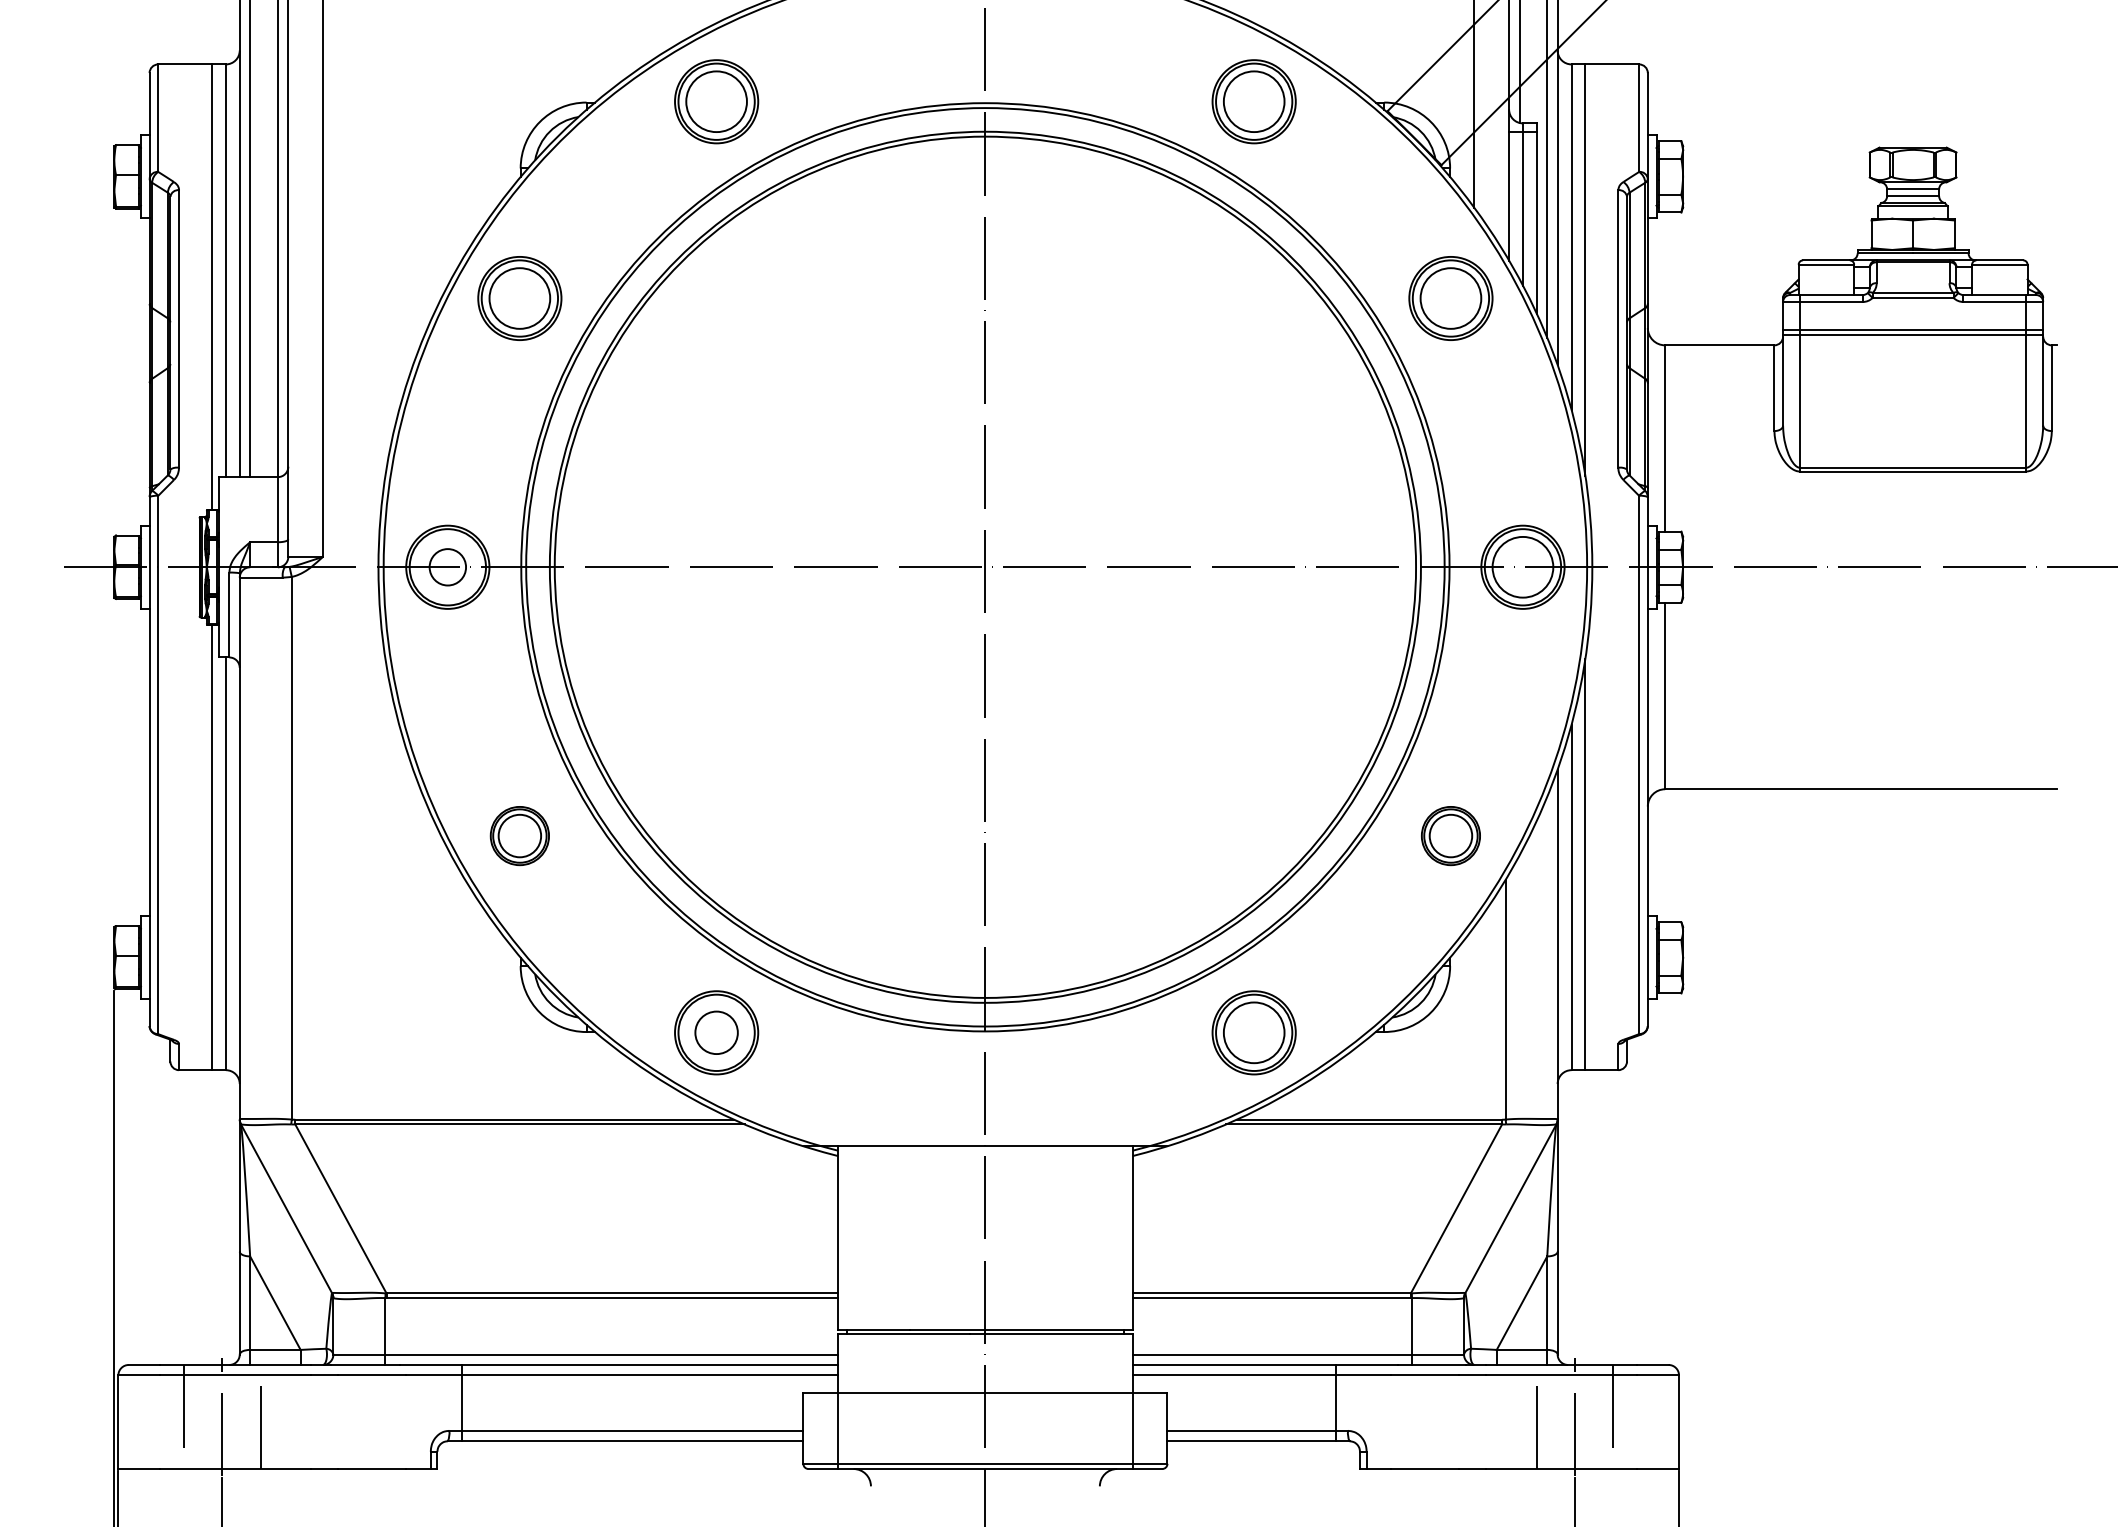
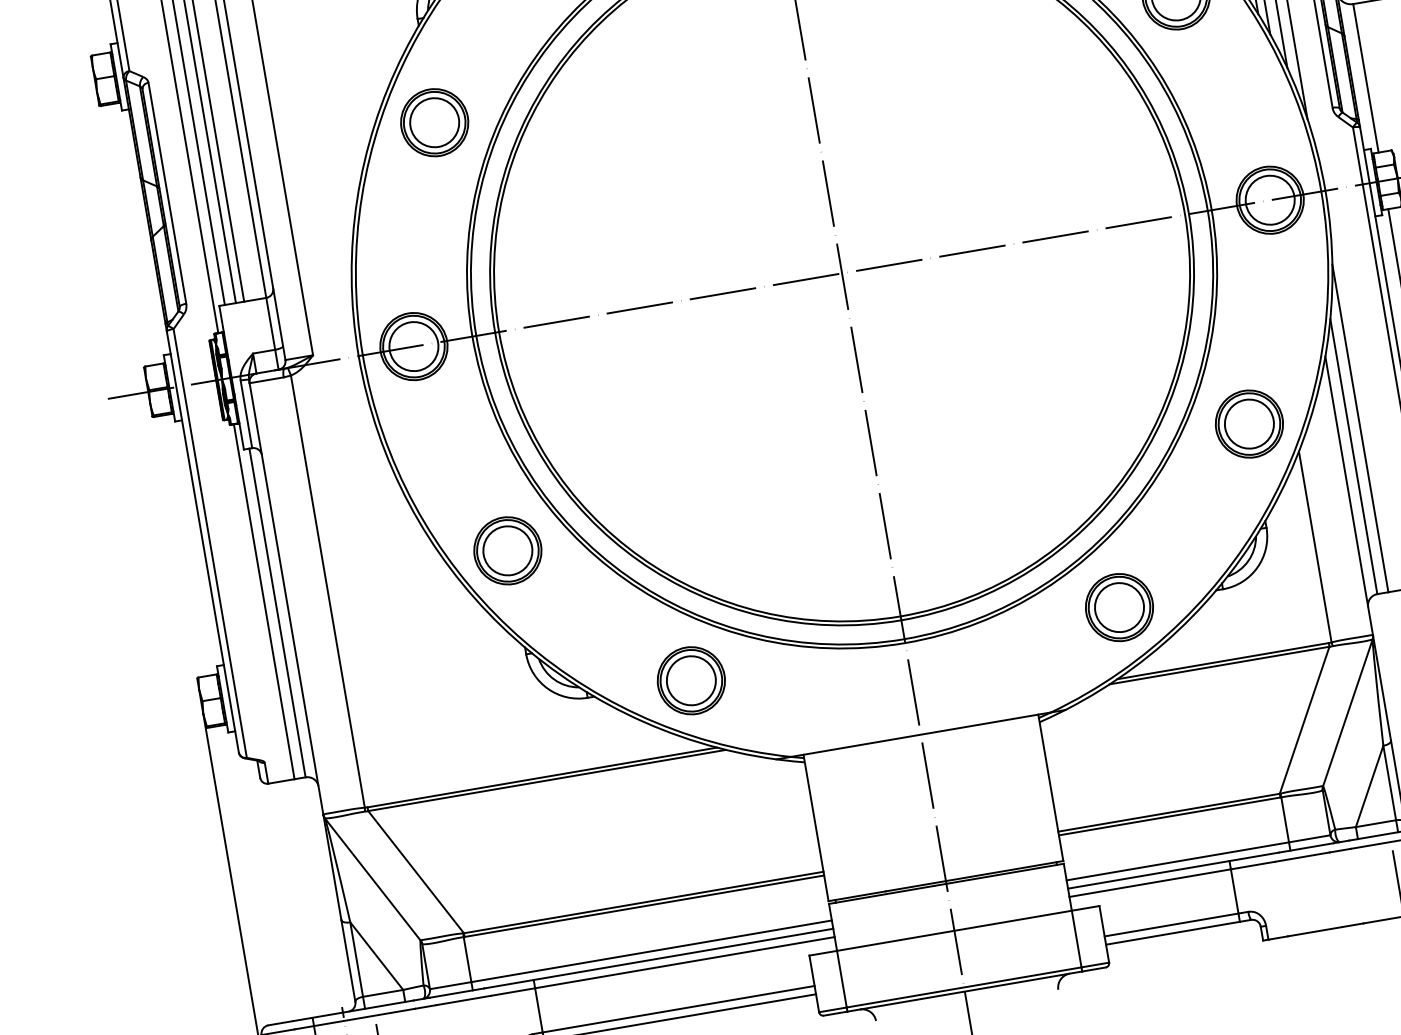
circle: (447, 566) -> (413, 346), size x1.67
part: (519, 835) -> (507, 550), size x1.43
part: (1450, 835) -> (1249, 423), size x1.43
circle: (716, 1032) -> (691, 680), size x1.43

